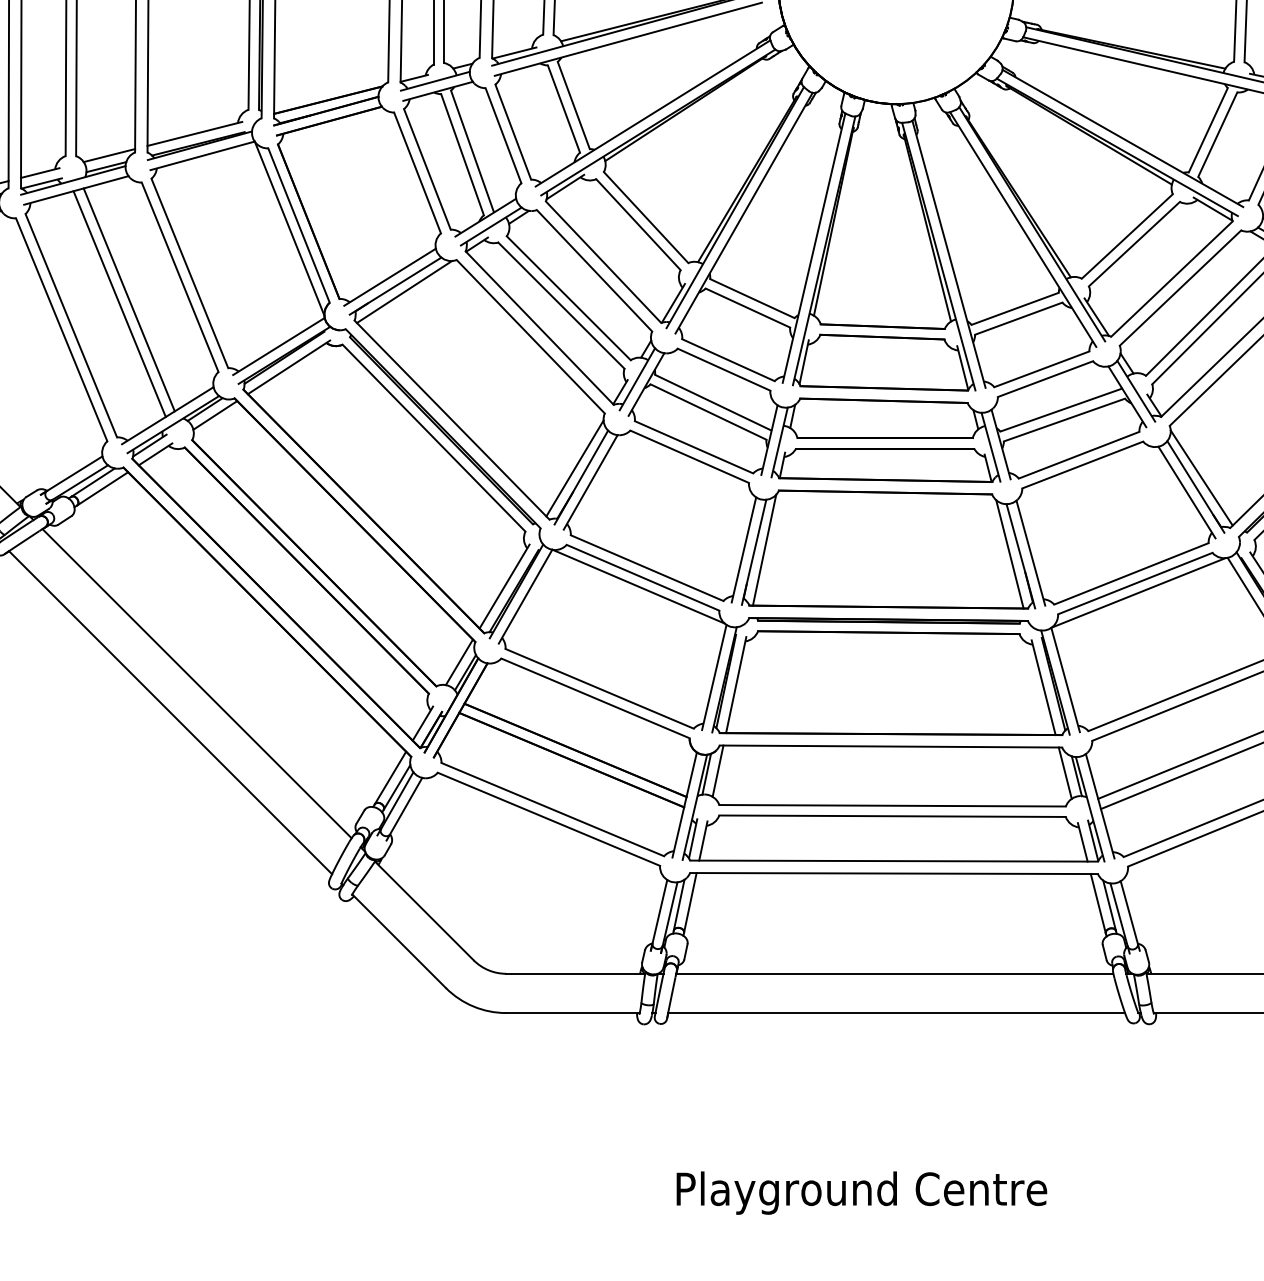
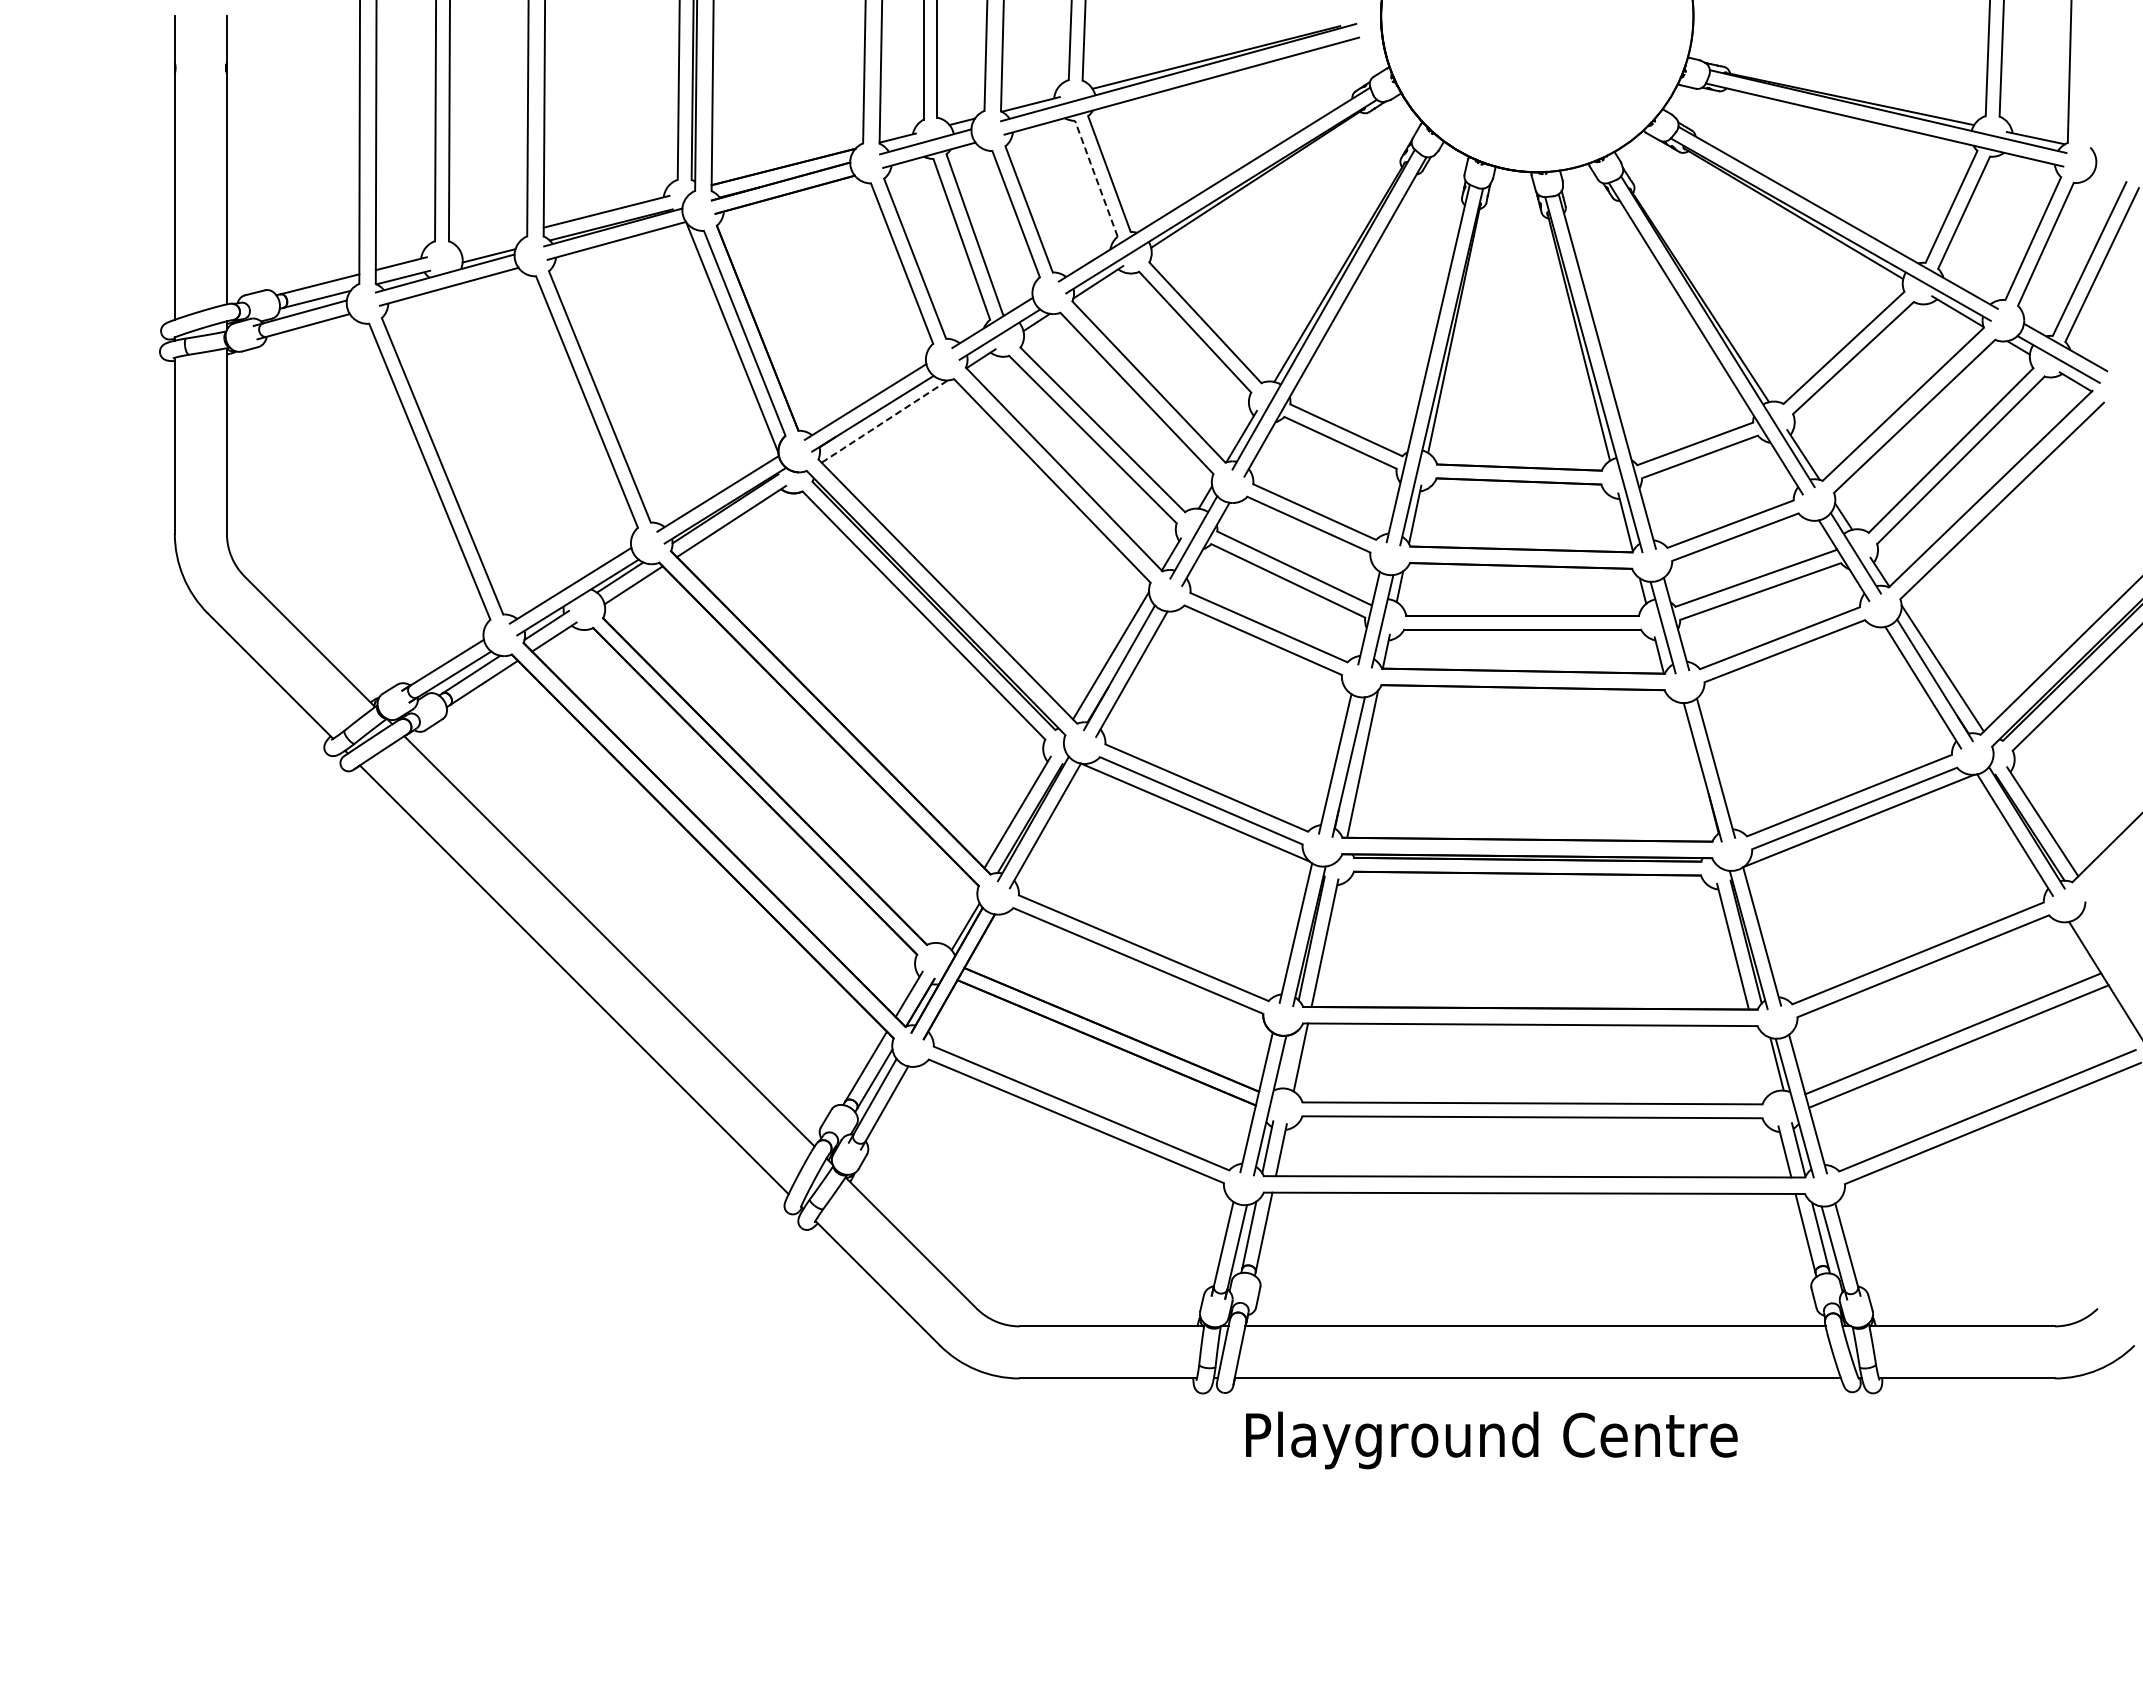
line: (564, 108) -> (1096, 178), solid -> dashed
line: (109, 155) -> (493, 240), removed
line: (405, 291) -> (885, 421), solid -> dashed
line: (129, 299) -> (519, 431), removed
line: (119, 304) -> (506, 437), removed
line: (1010, 554) -> (1688, 769), removed
line: (459, 661) -> (957, 912), removed
line: (1065, 773) -> (1761, 1060), removed
line: (706, 774) -> (1285, 1061), removed
text: (861, 1193) -> (1491, 1440), moved

